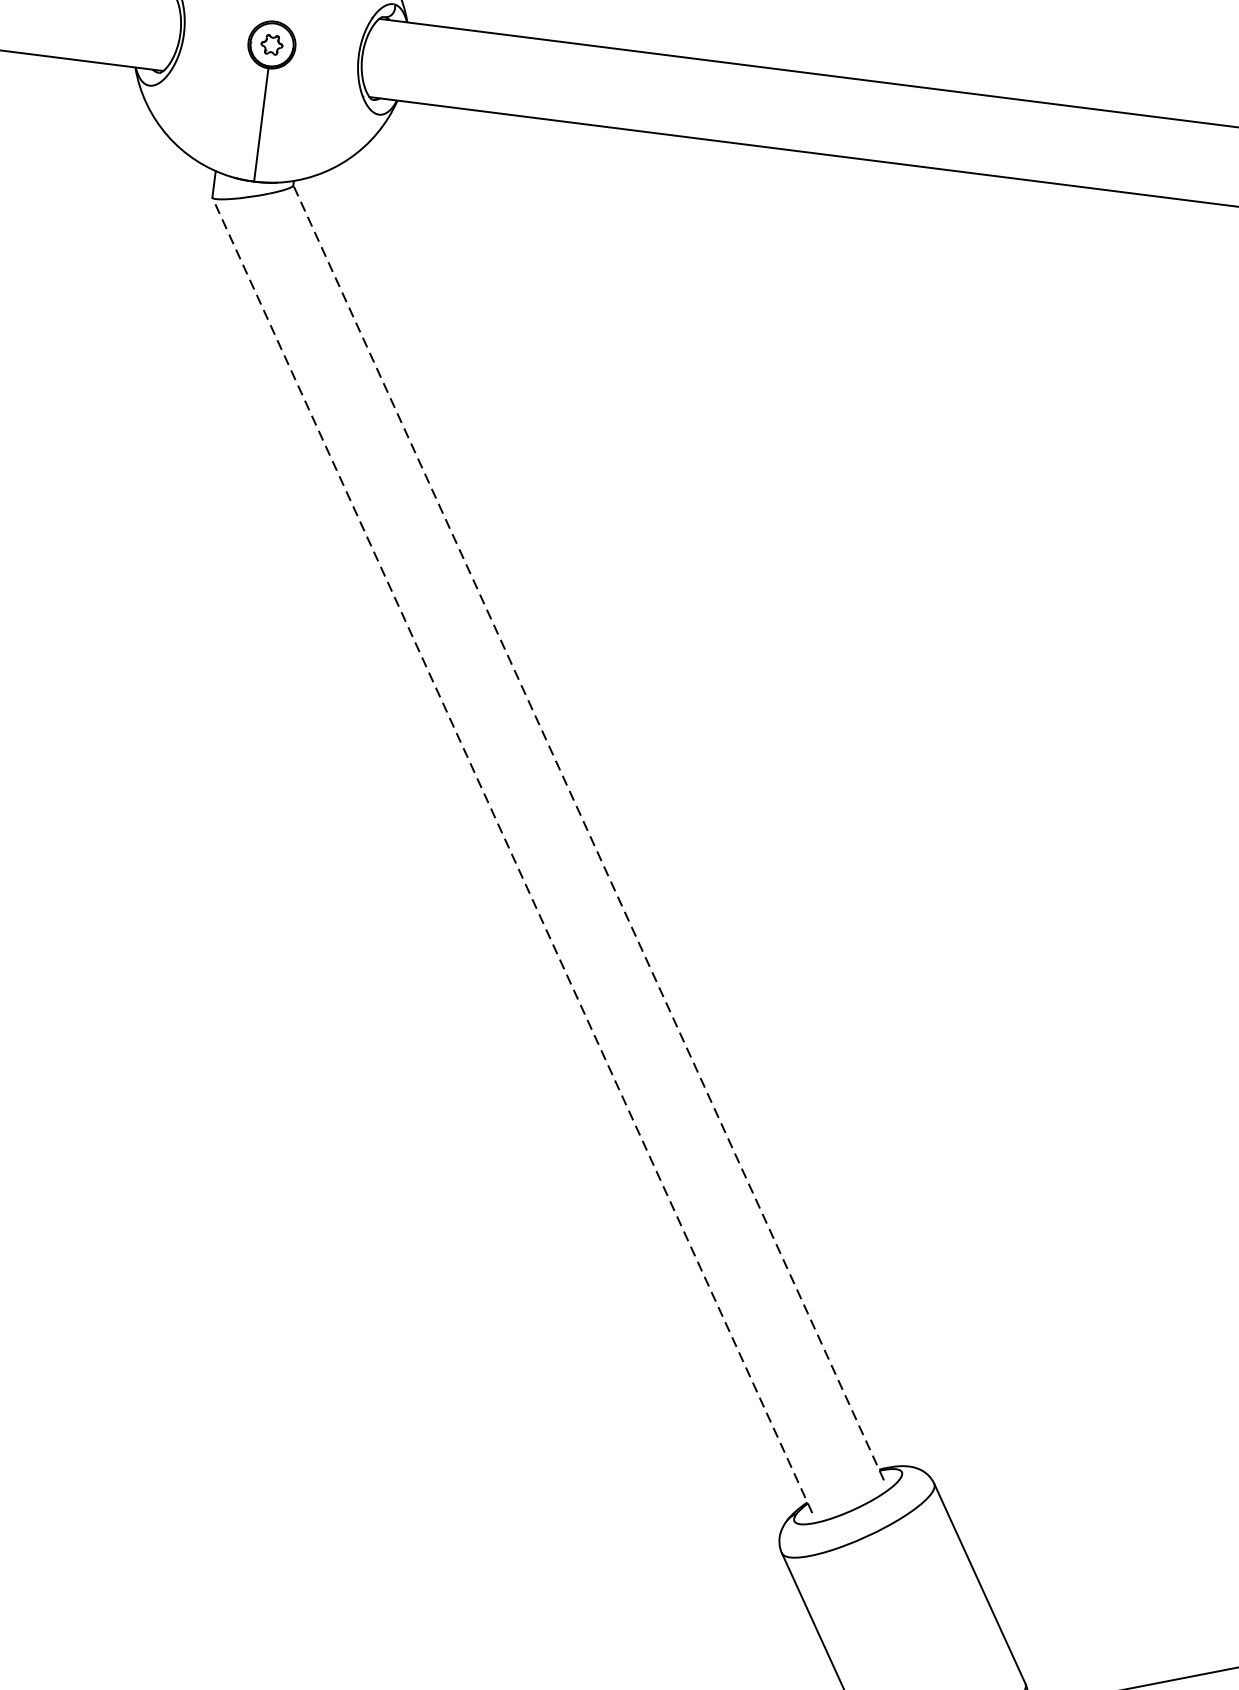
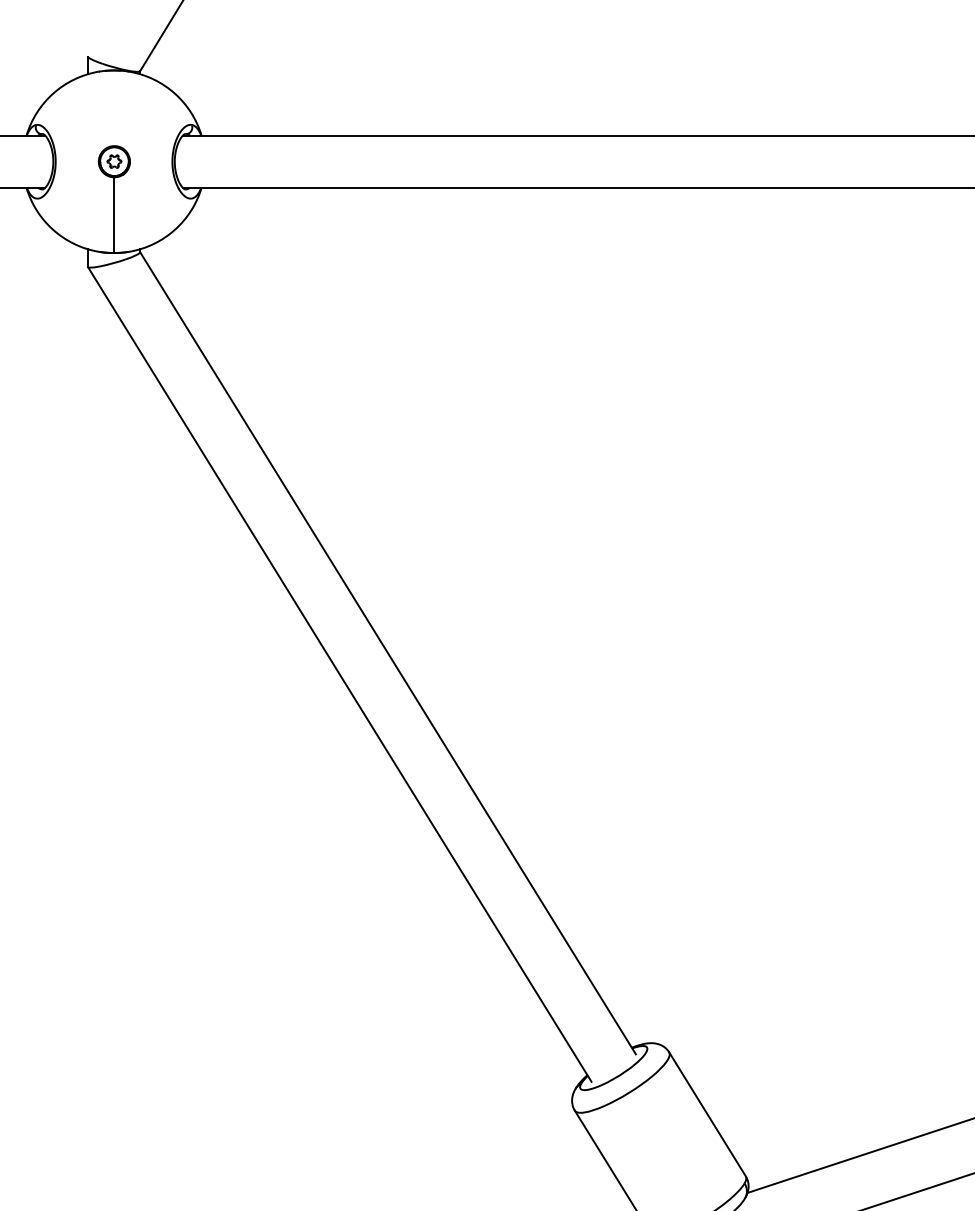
line: (589, 833) -> (388, 653), dashed -> solid
line: (511, 855) -> (339, 674), dashed -> solid

